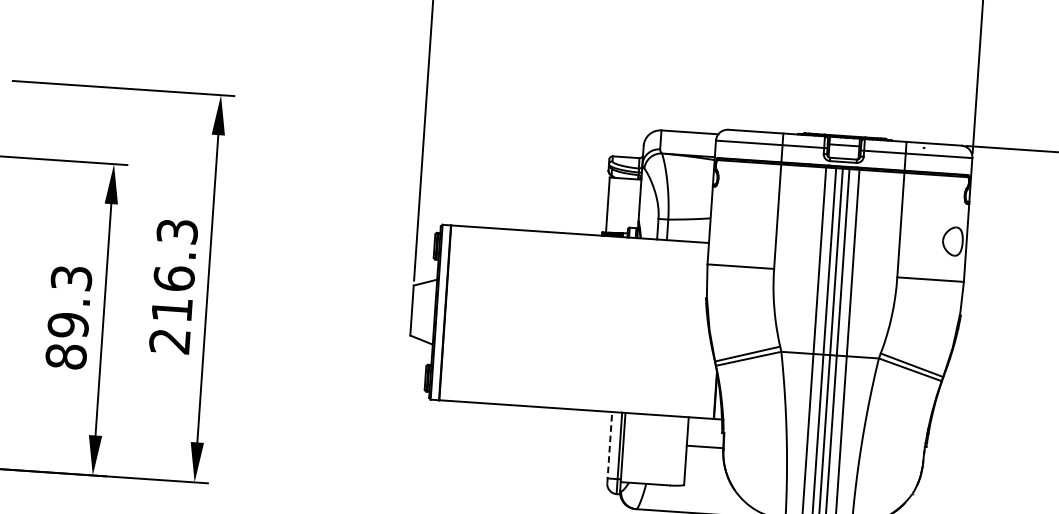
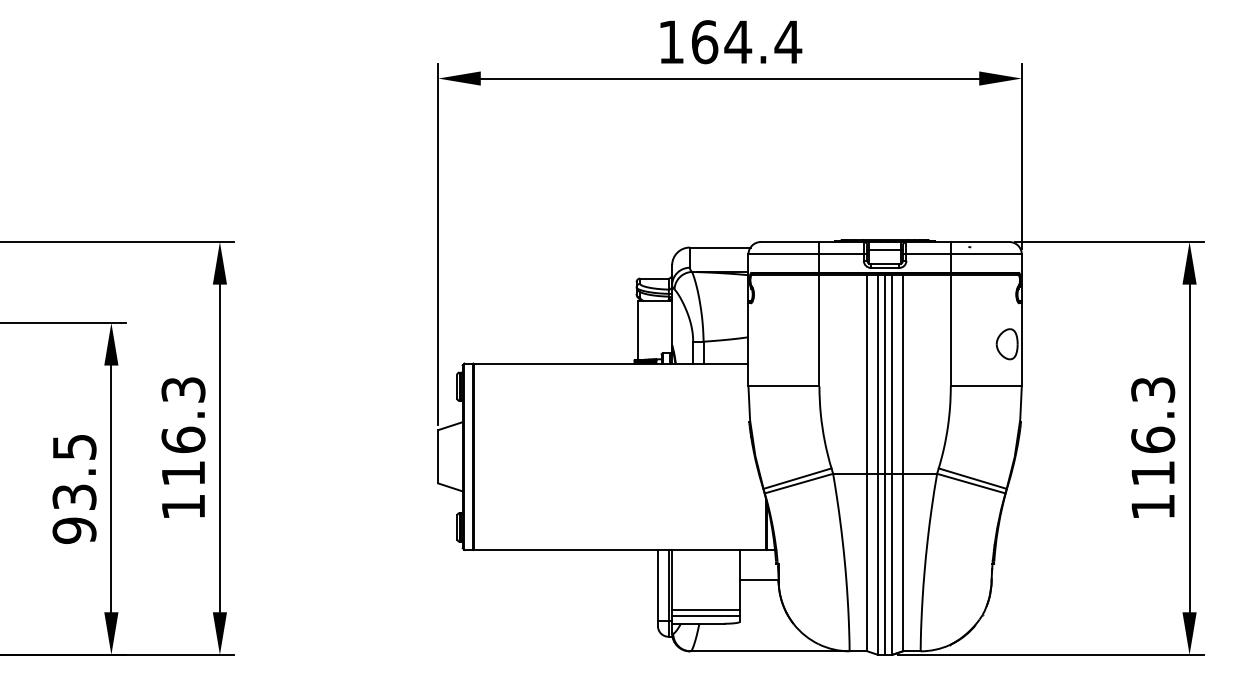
text: (68, 317) -> (74, 488), 89.3 -> 93.5
text: (168, 341) -> (182, 507), 216.3 -> 116.3
line: (609, 447) -> (657, 587), dashed -> solid
line: (652, 470) -> (705, 609), added
line: (652, 476) -> (705, 615), added

